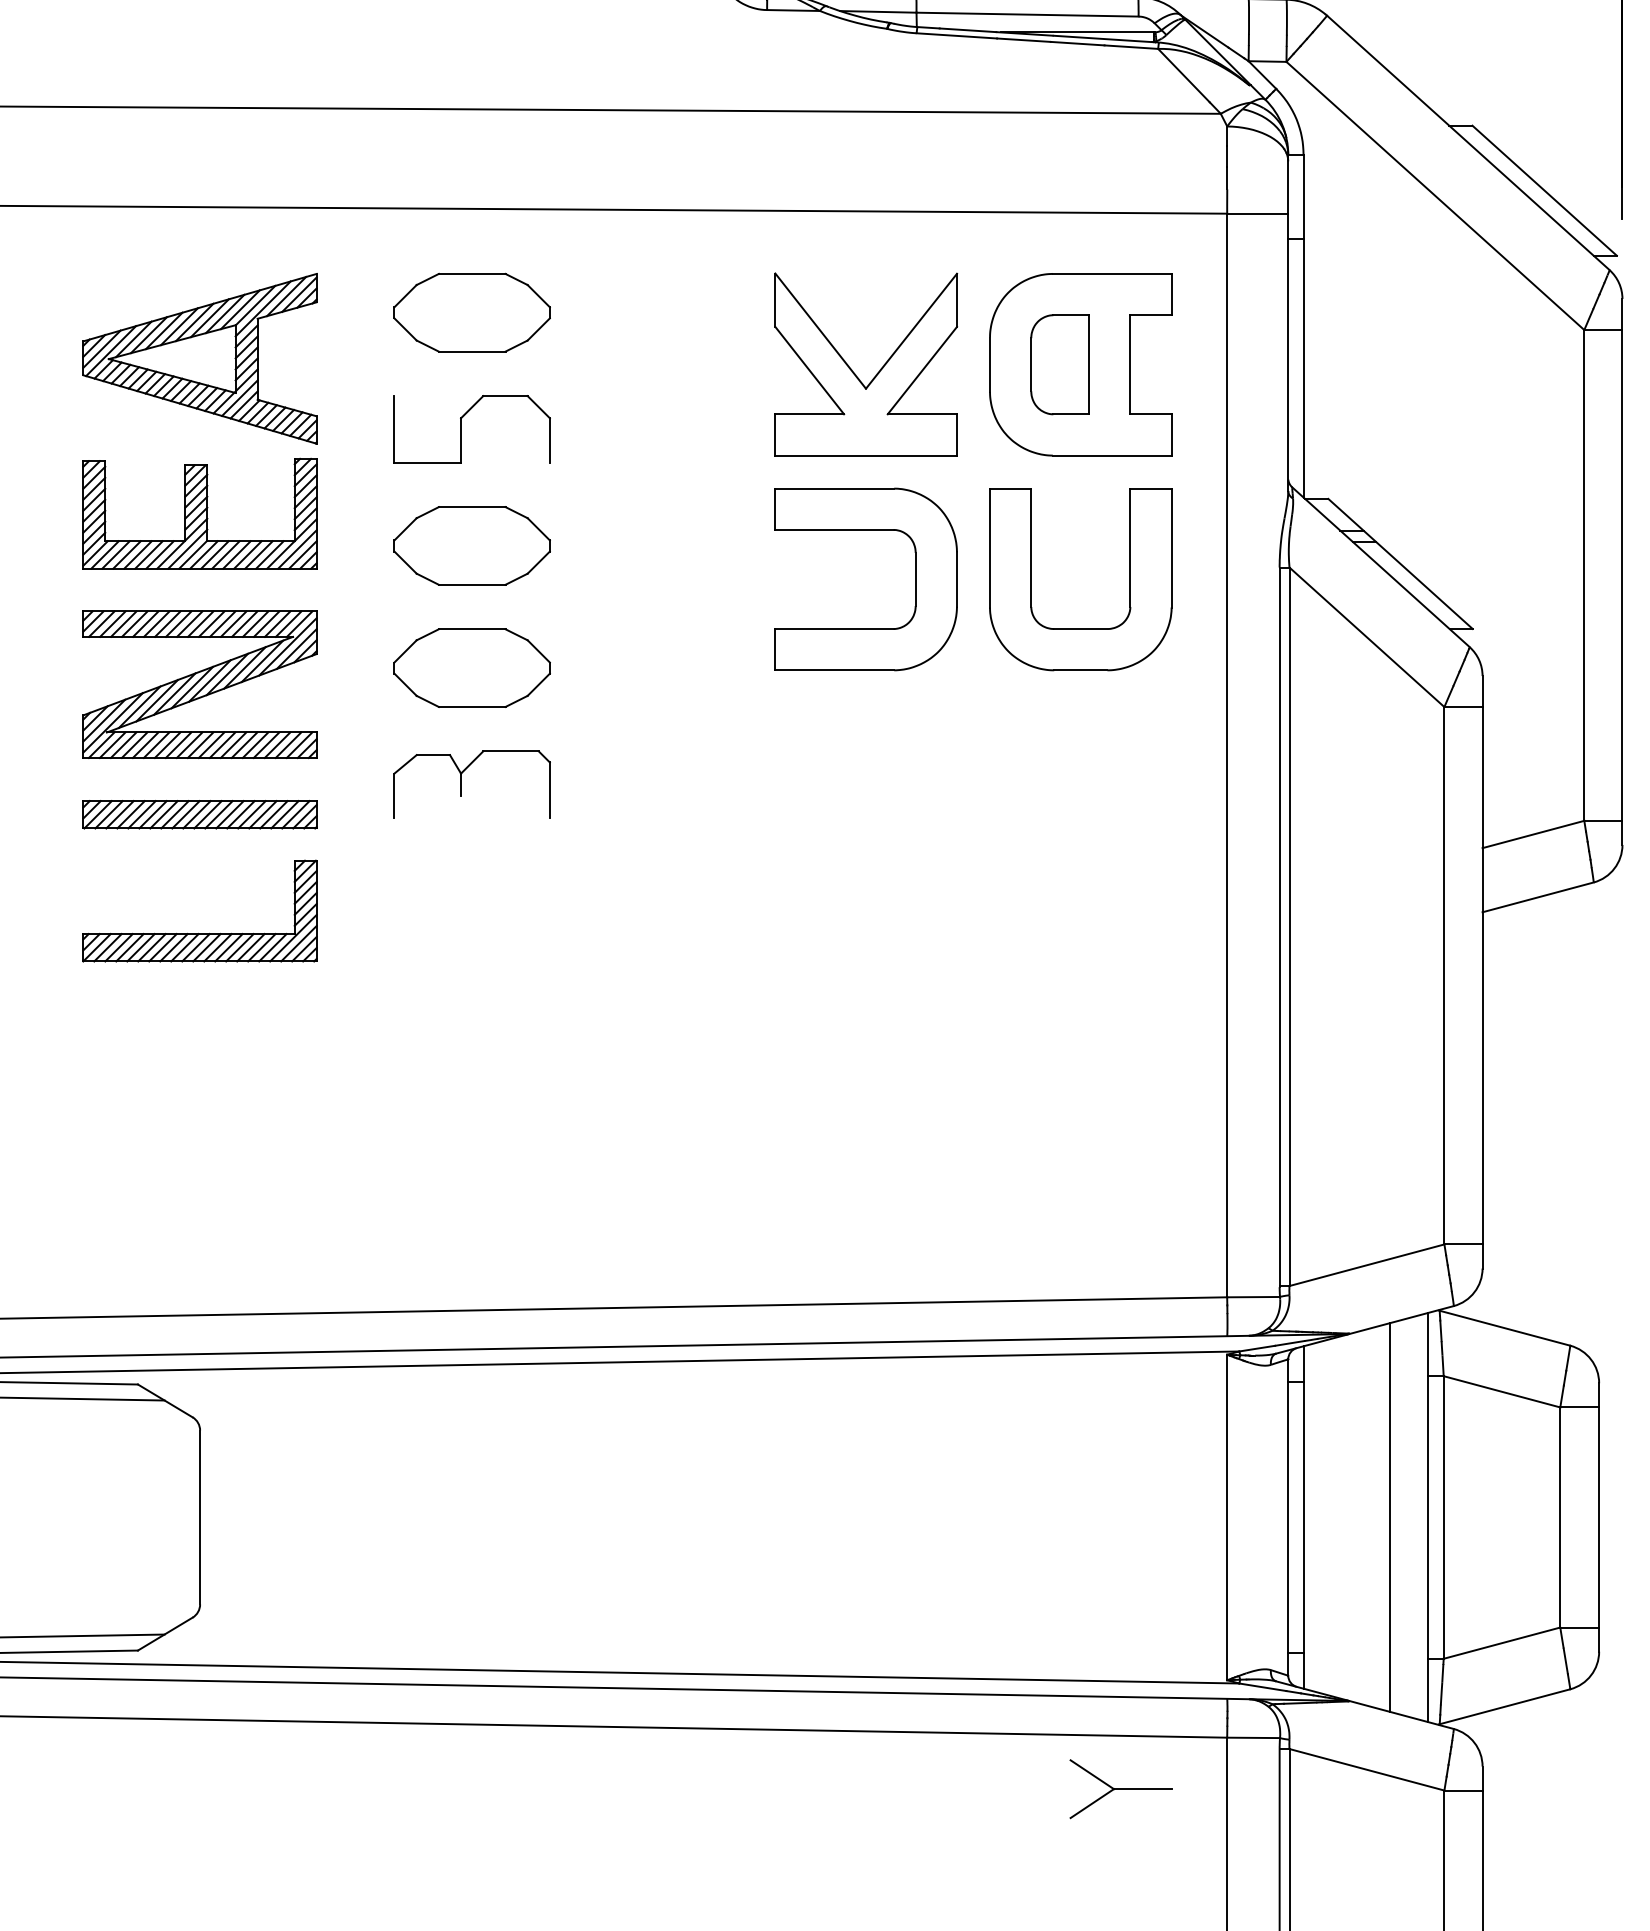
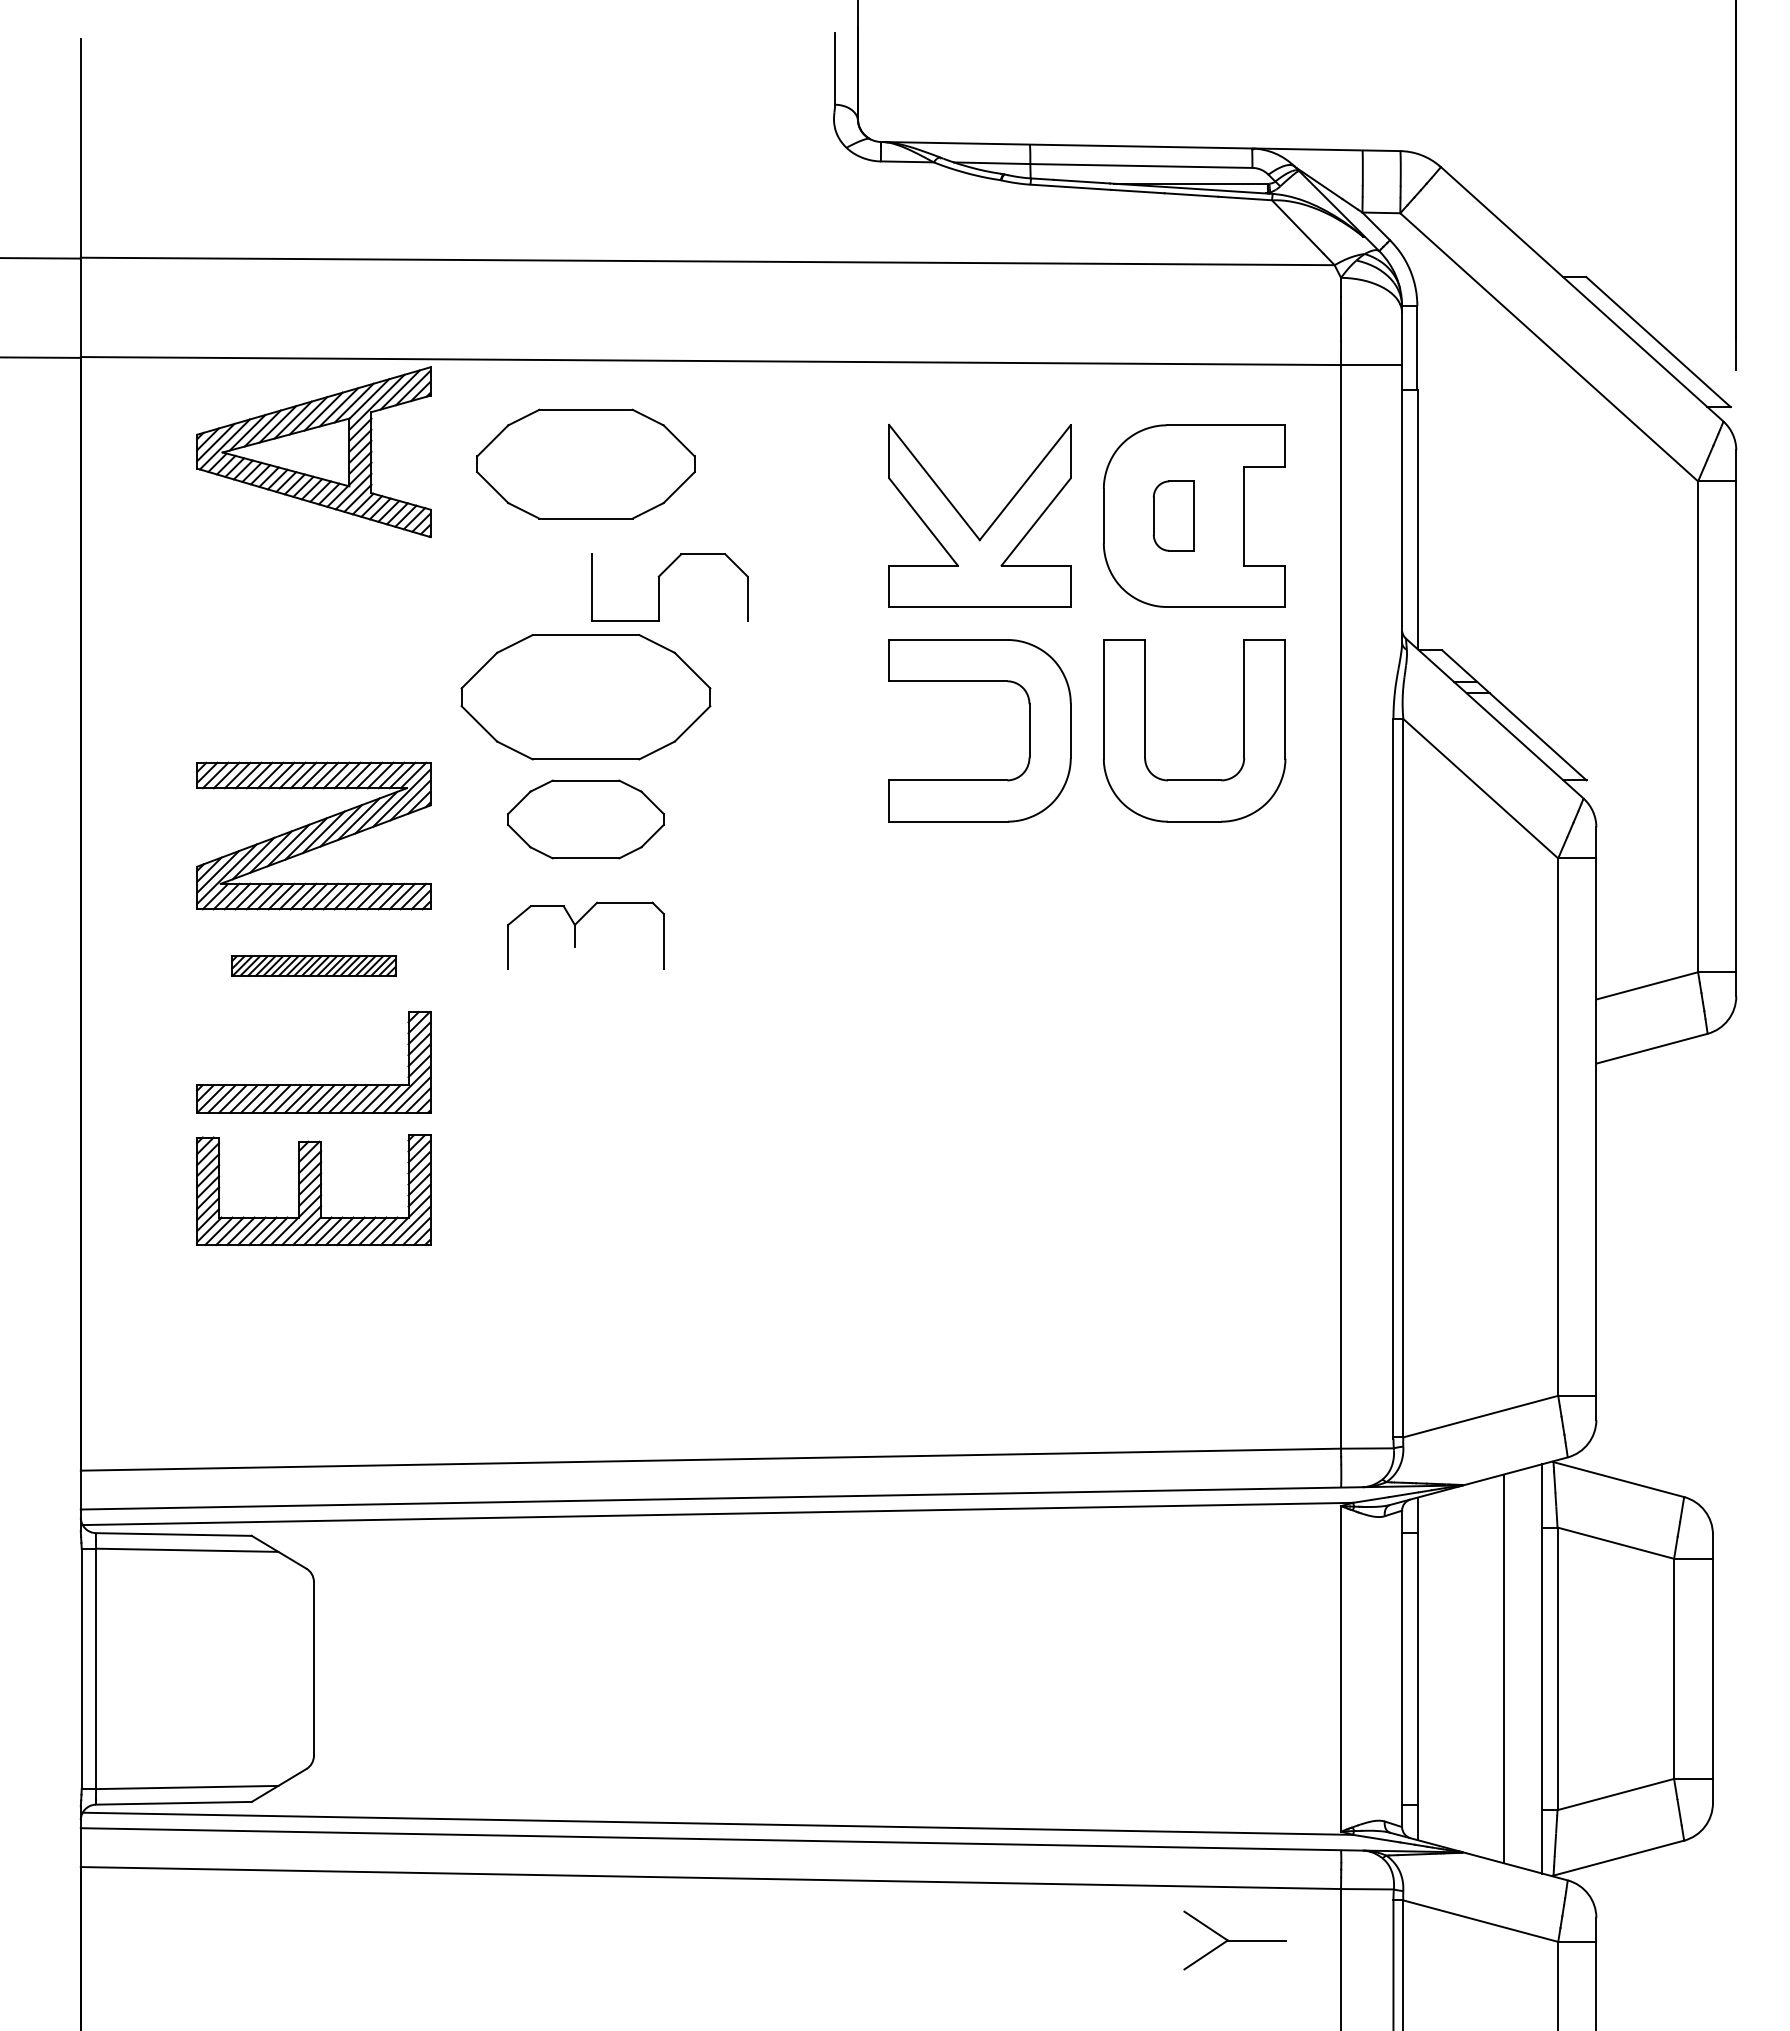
part: (471, 312) -> (585, 463), size x1.4
part: (199, 358) -> (313, 451), moved
part: (1059, 364) -> (1173, 515), size x0.7
part: (461, 429) -> (659, 587), moved
part: (199, 514) -> (313, 1190), moved
part: (471, 546) -> (585, 697), size x1.6
part: (199, 814) -> (313, 965), size x0.7

